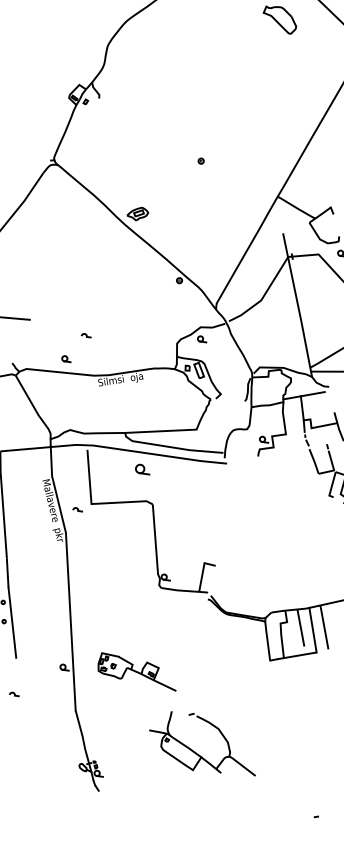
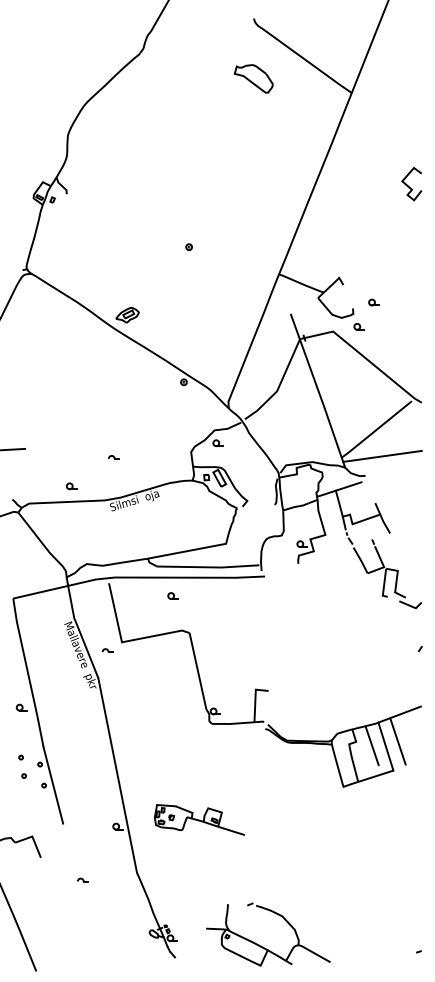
part: (86, 335) -> (113, 457), moved
part: (142, 468) -> (172, 595), size x0.62
part: (14, 693) -> (82, 879), moved
part: (198, 753) -> (263, 946), moved

